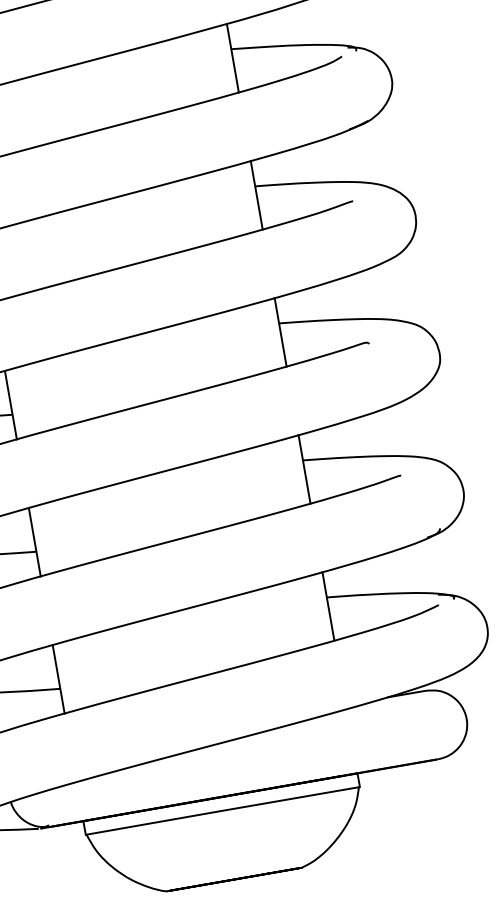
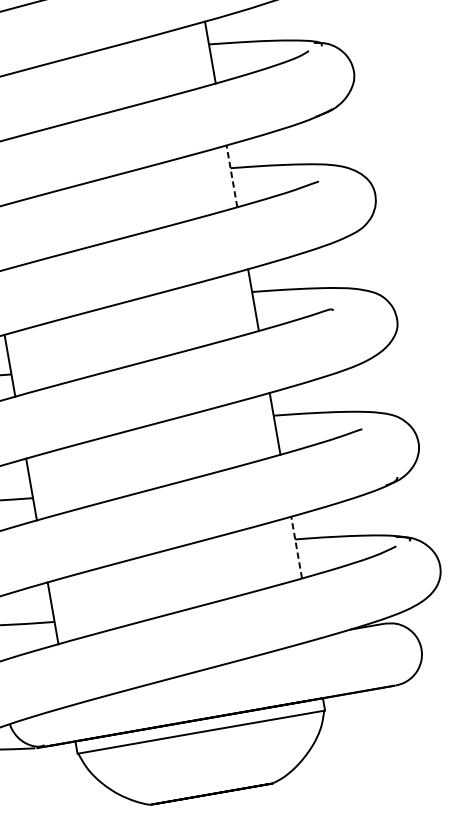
line: (256, 195) -> (231, 176), solid -> dashed
line: (328, 606) -> (296, 547), solid -> dashed

